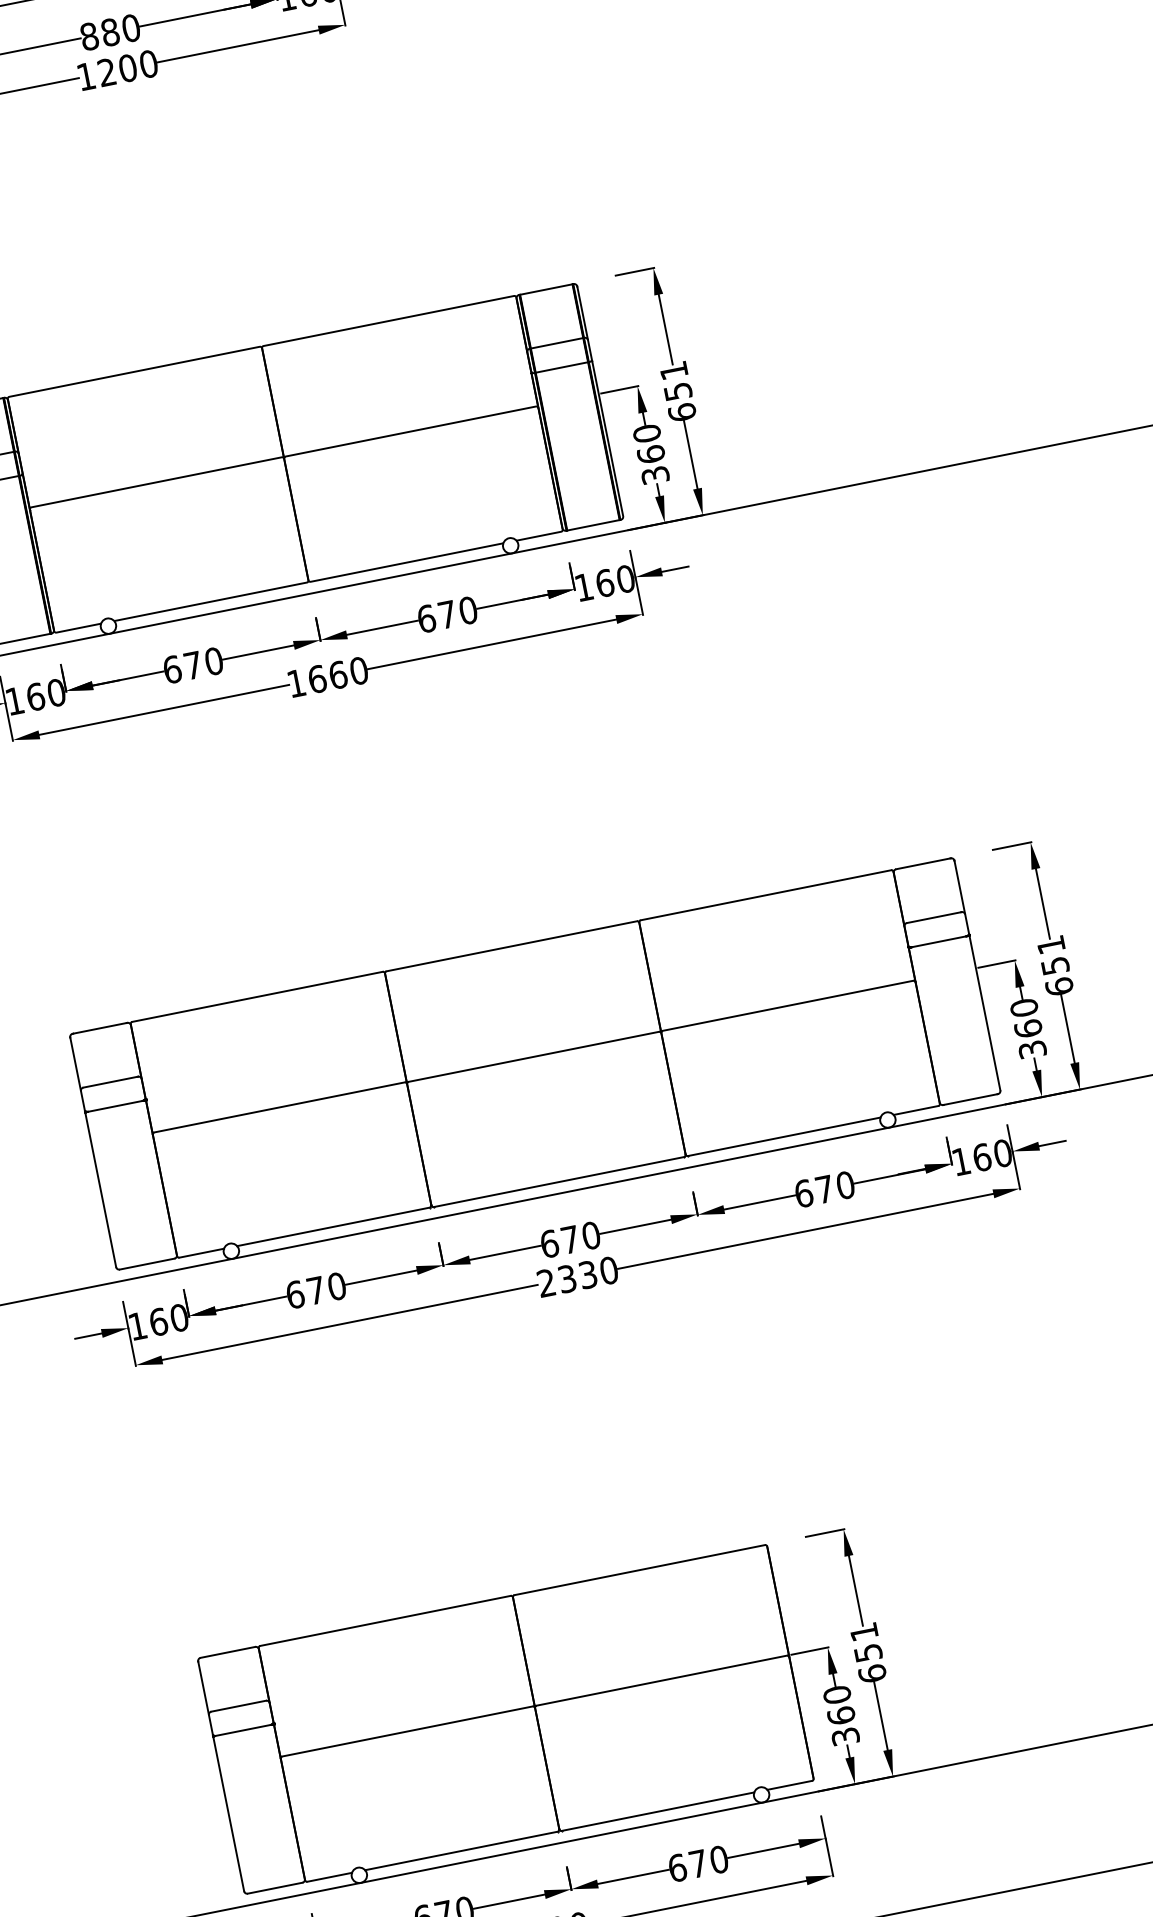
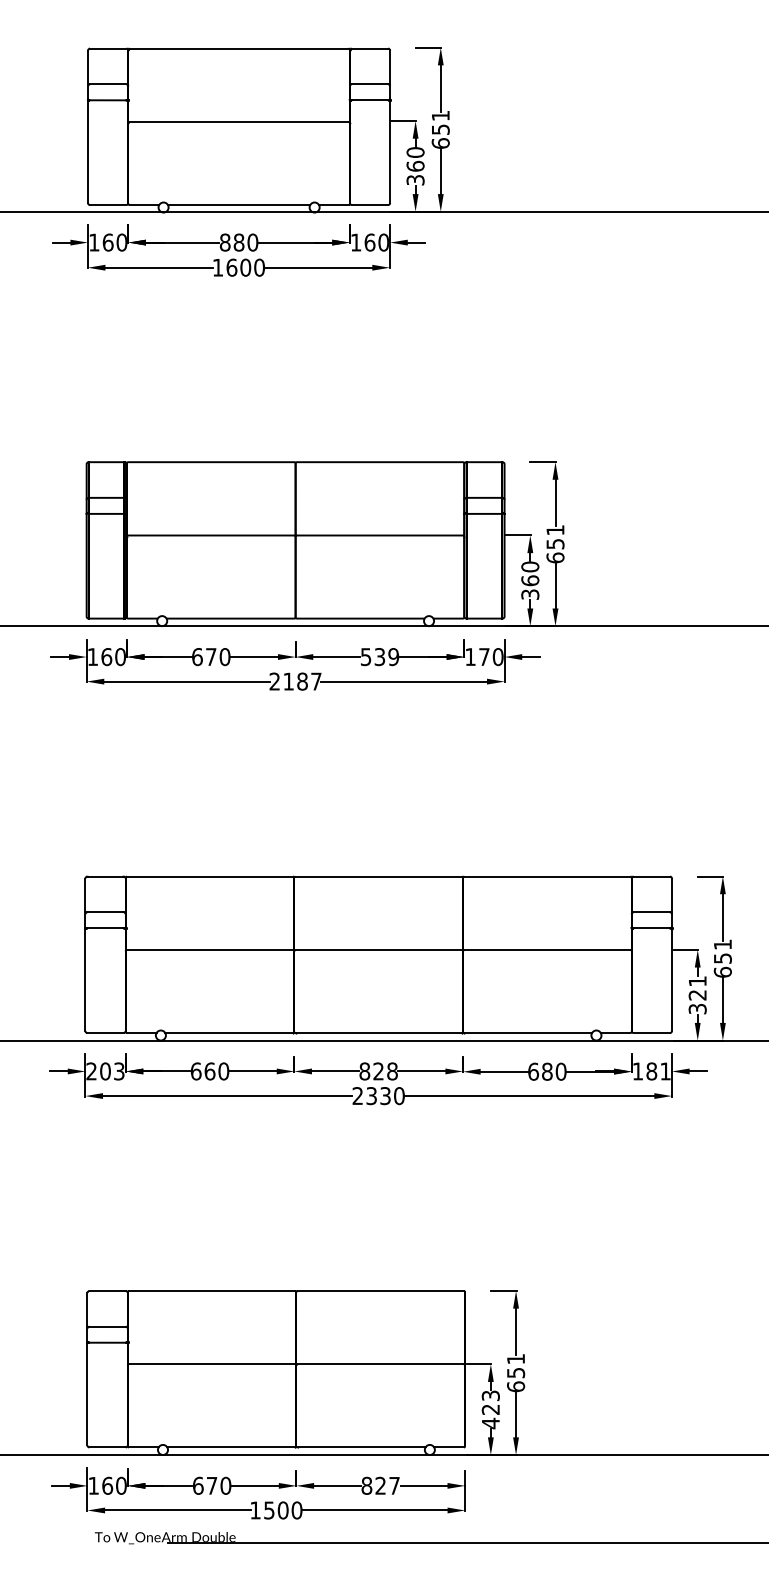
text: (106, 72) -> (231, 267), 1200 -> 1600
text: (605, 583) -> (484, 657), 160 -> 170
text: (446, 615) -> (379, 657), 670 -> 539
text: (327, 677) -> (295, 681), 1660 -> 2187
text: (1026, 1018) -> (697, 988), 360 -> 321
text: (992, 1155) -> (658, 1071), 160 -> 181
text: (824, 1189) -> (547, 1071), 670 -> 680
text: (570, 1239) -> (378, 1071), 670 -> 828
text: (315, 1290) -> (209, 1071), 670 -> 660
text: (158, 1322) -> (105, 1071), 160 -> 203
text: (840, 1715) -> (490, 1409), 360 -> 423
text: (697, 1863) -> (380, 1485), 670 -> 827

